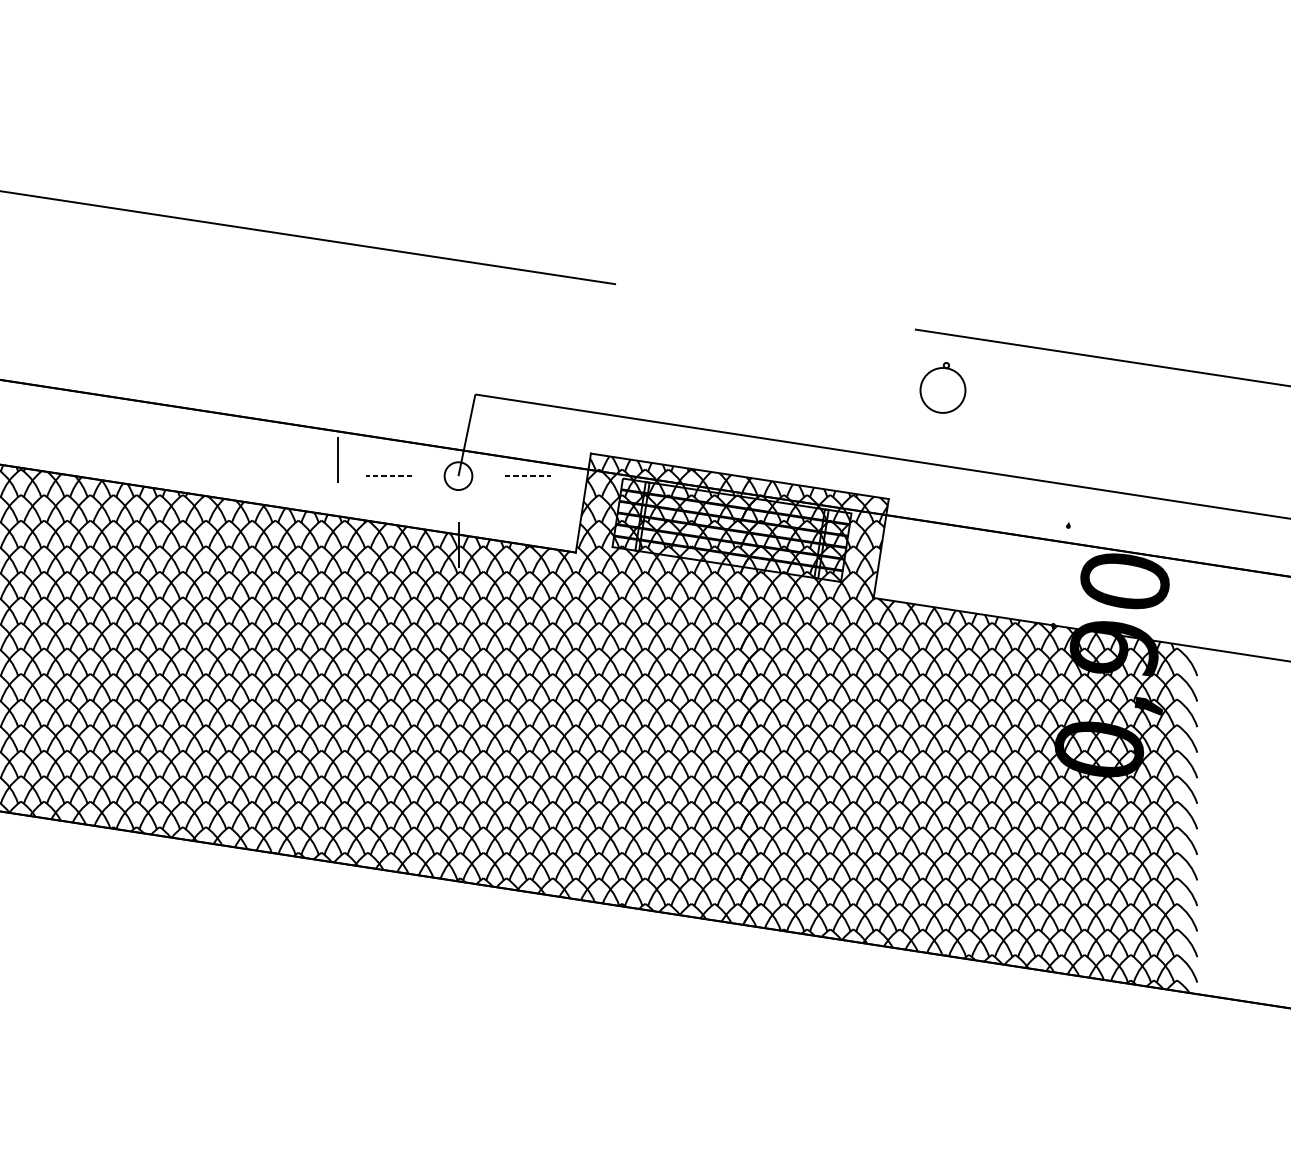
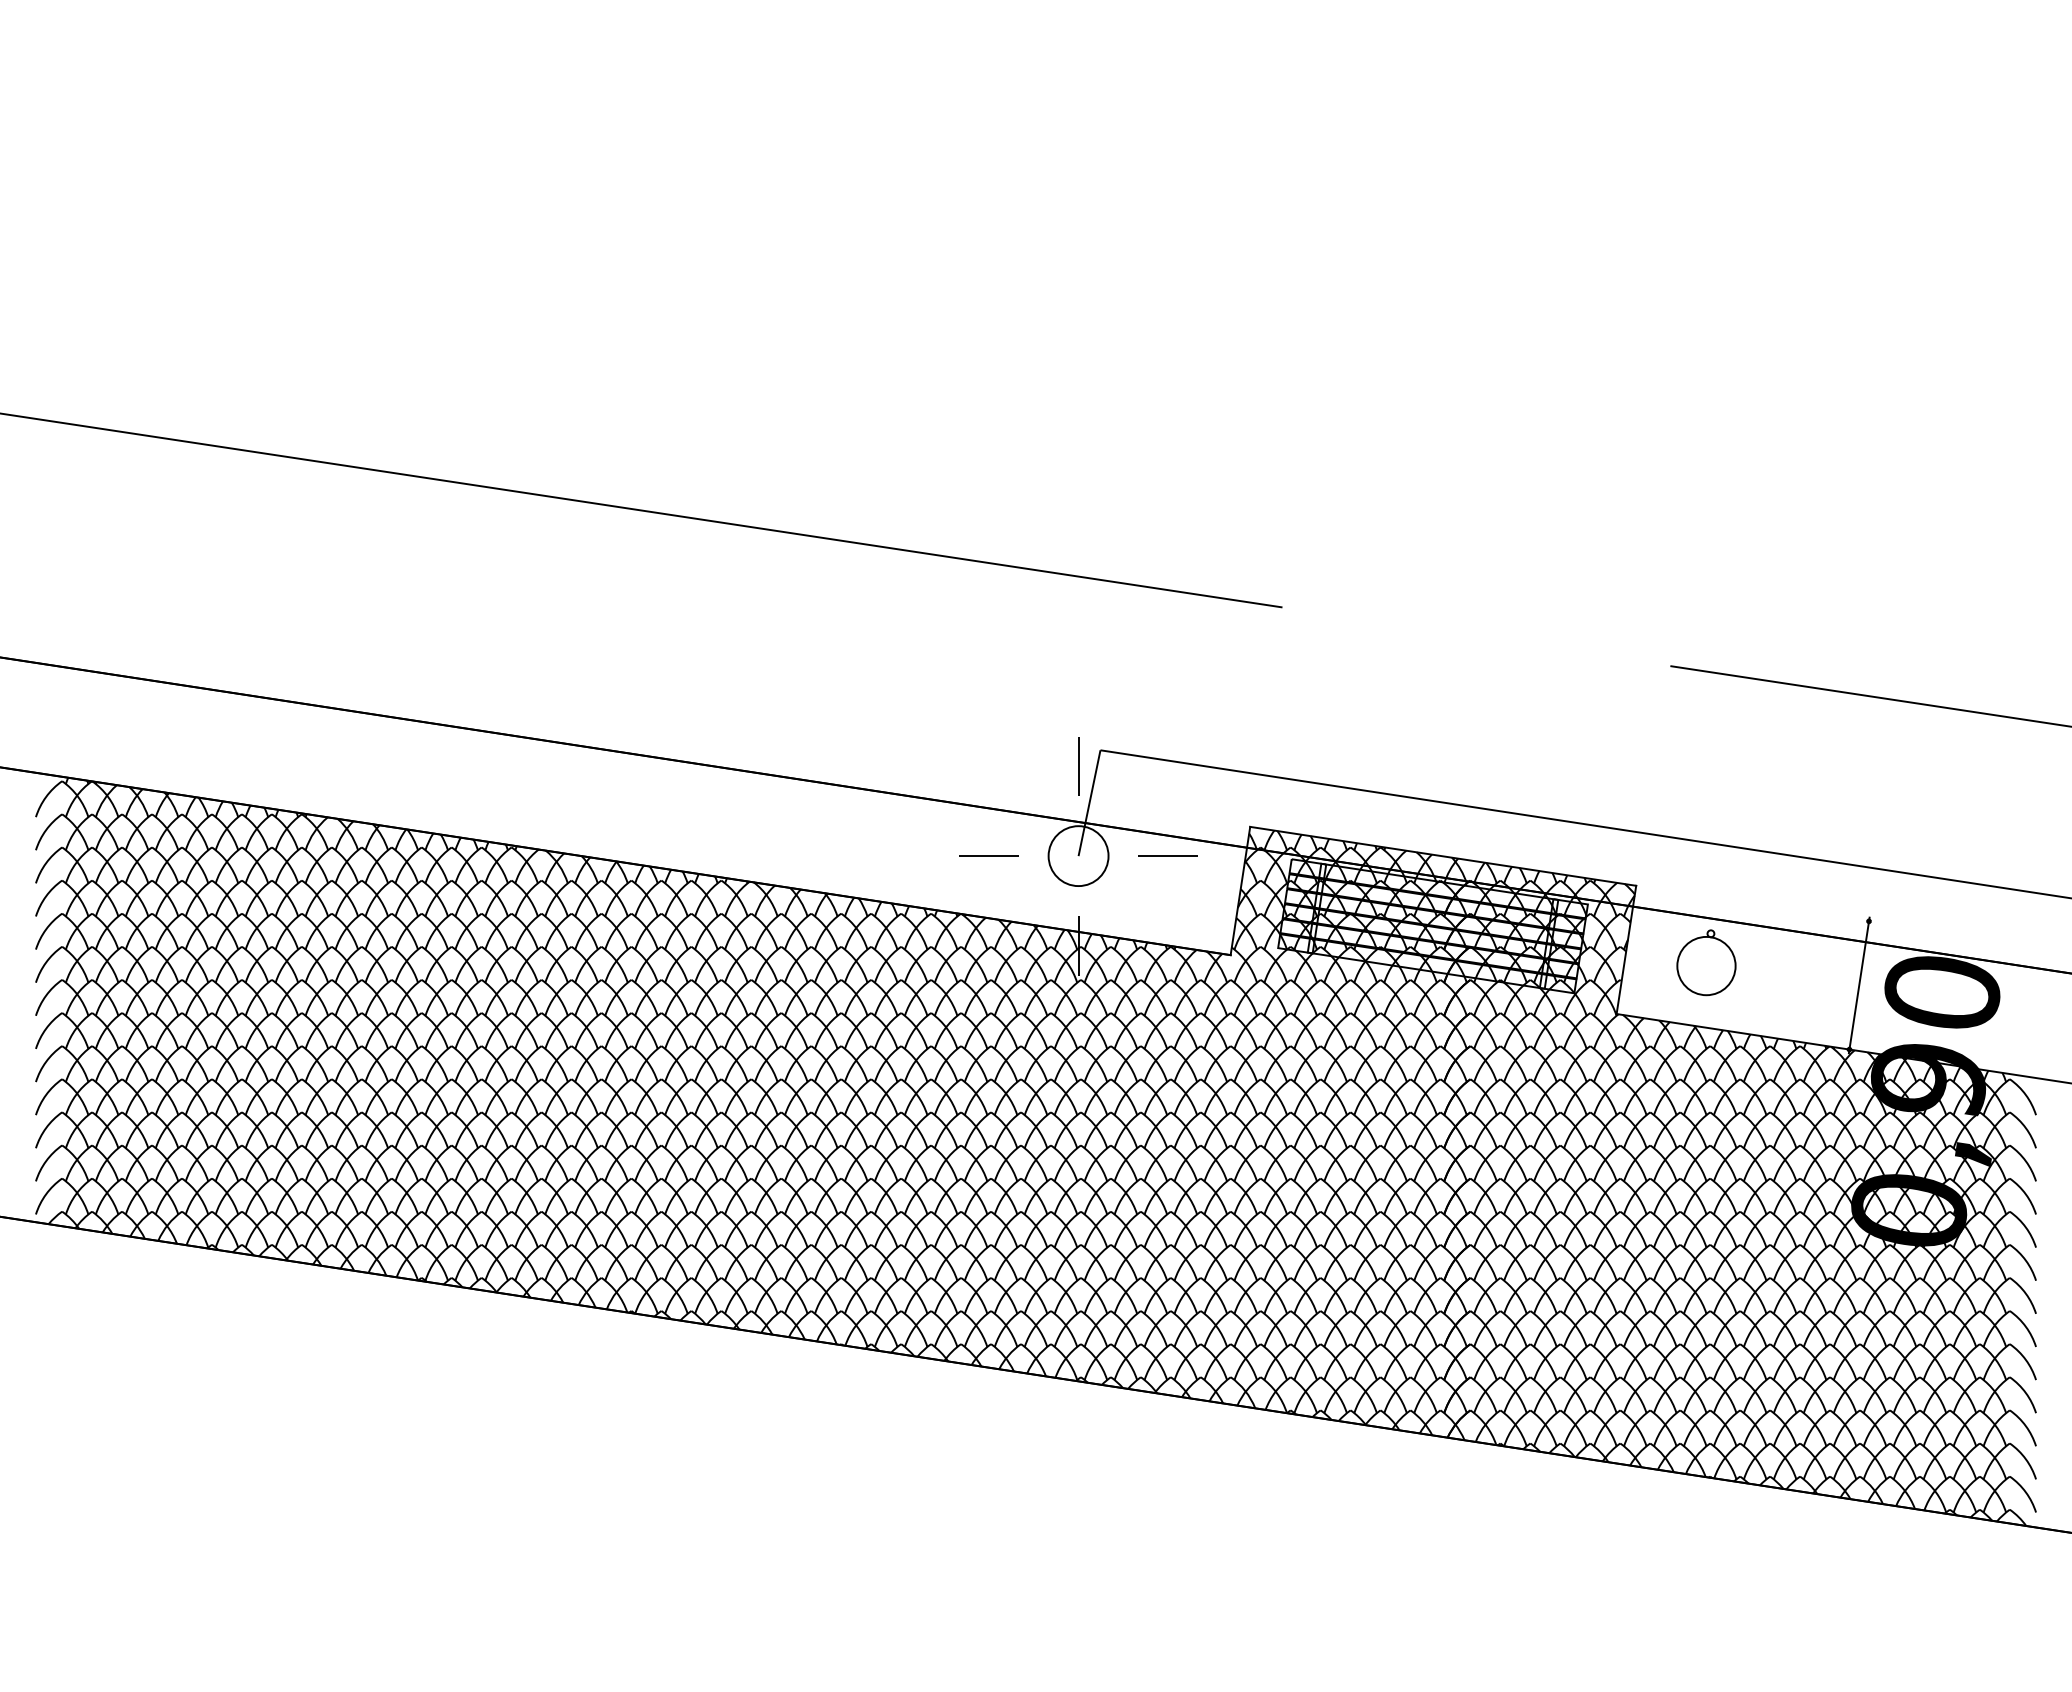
part: (943, 387) -> (1706, 962), moved
line: (338, 460) -> (1078, 766), moved
line: (388, 476) -> (988, 856), dashed -> solid
circle: (458, 476) -> (1078, 856), size x1.67
line: (527, 476) -> (1168, 856), dashed -> solid
line: (1060, 575) -> (1858, 985), added

